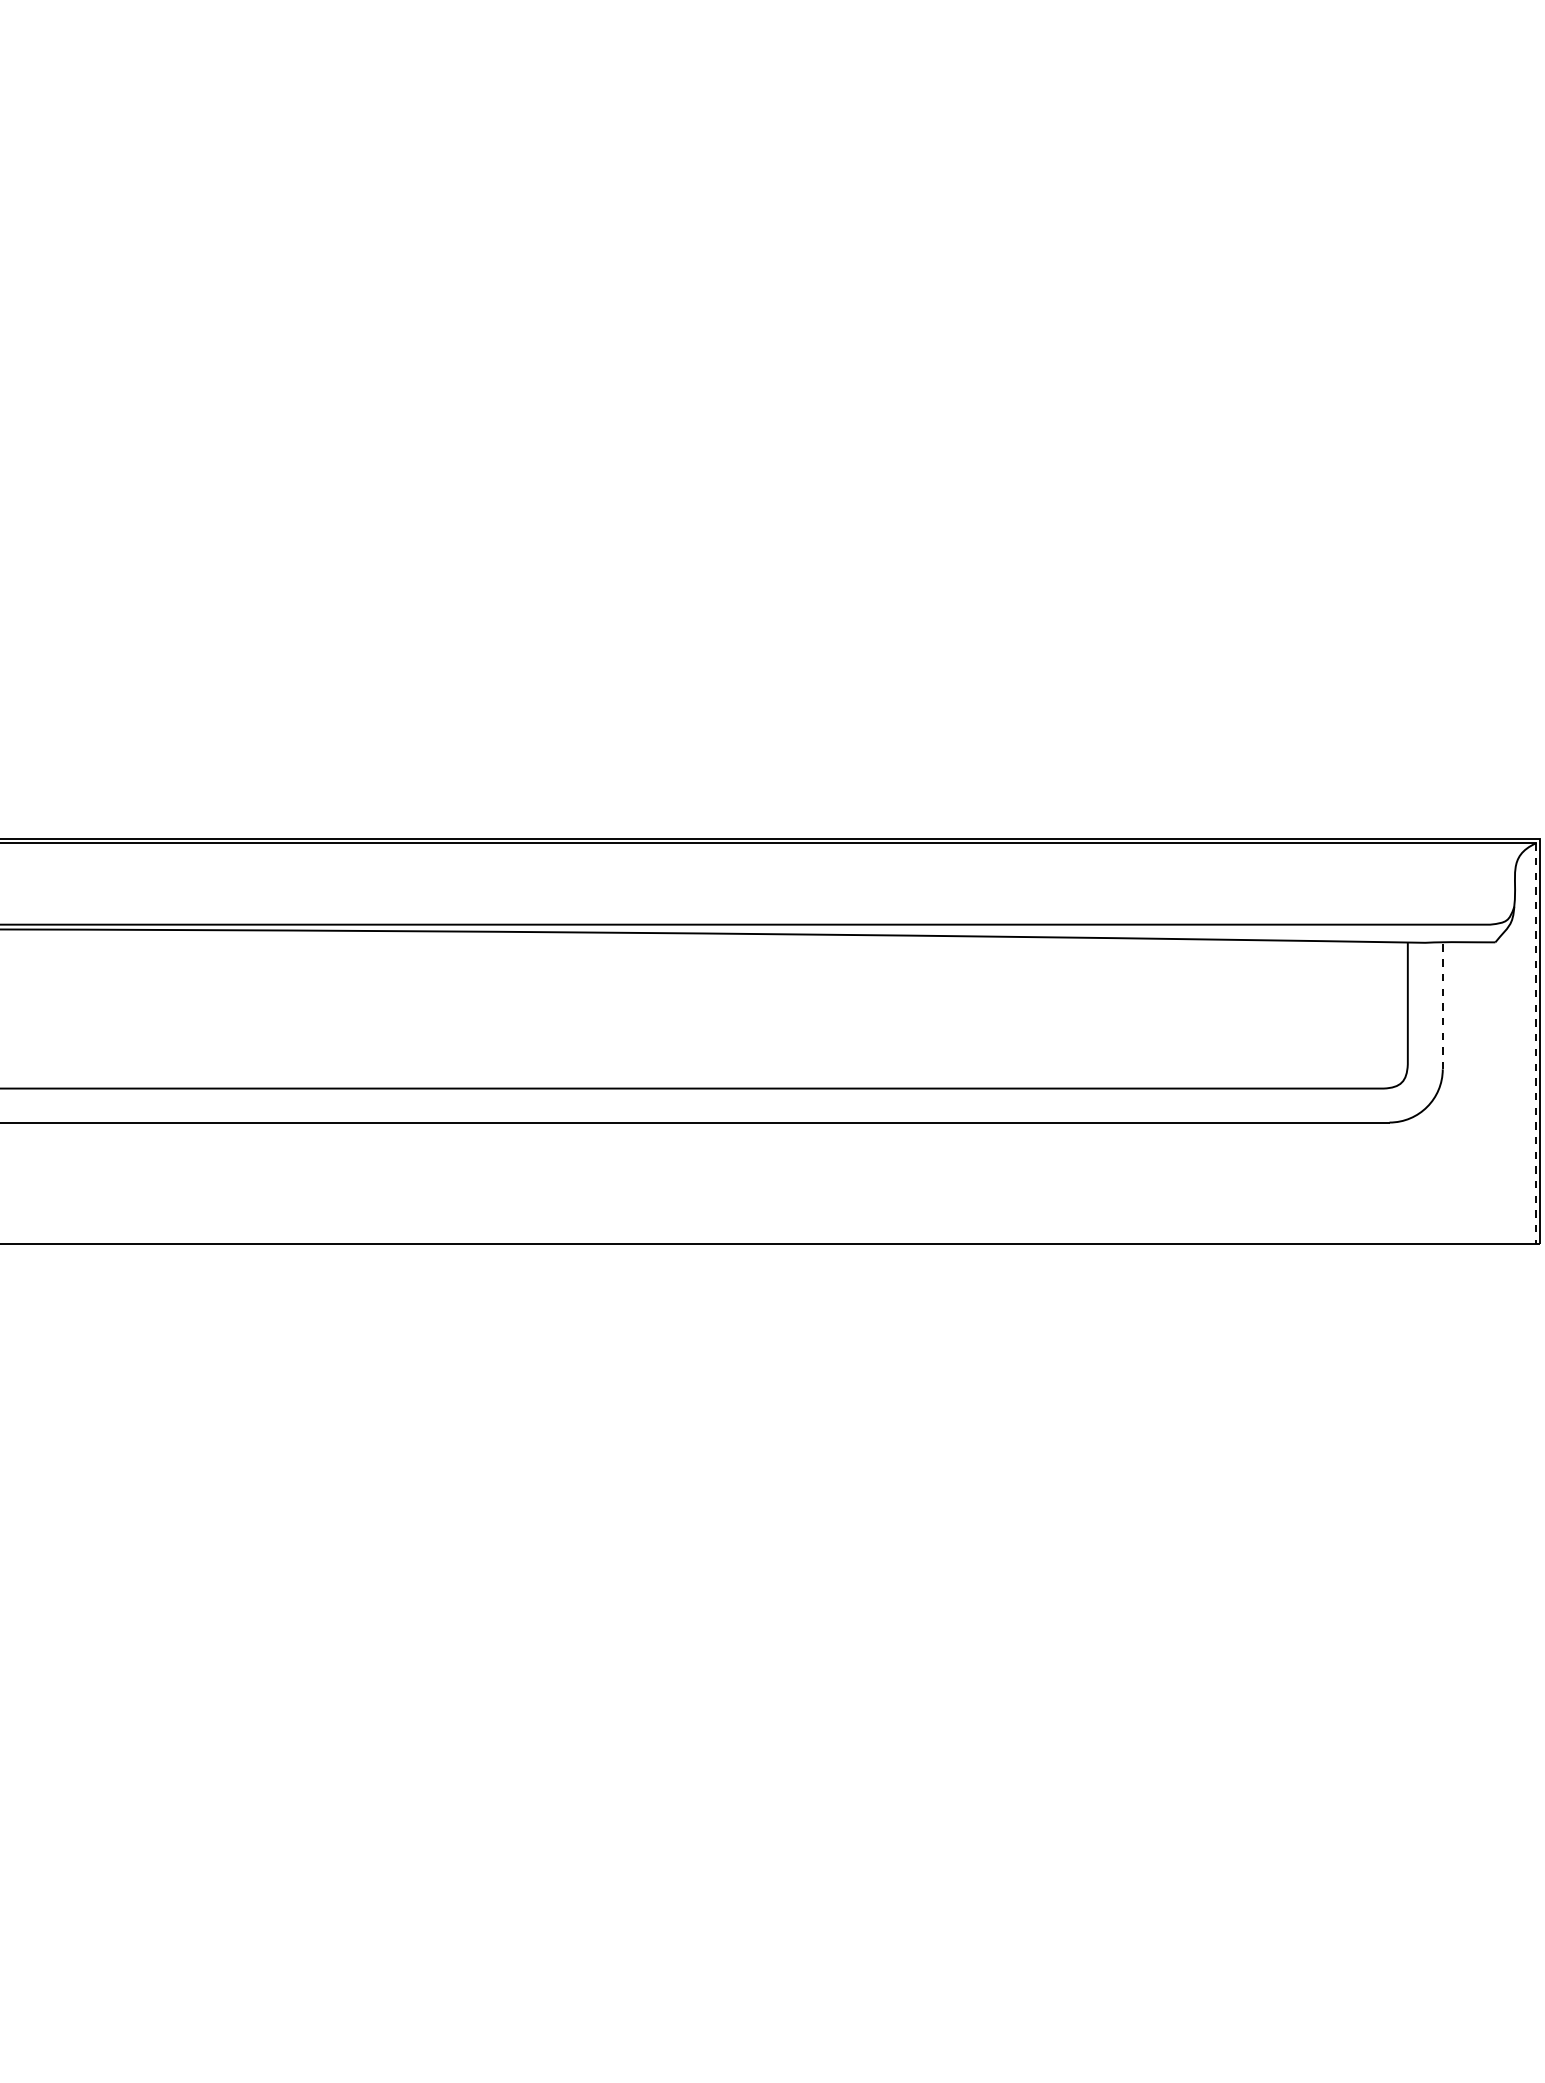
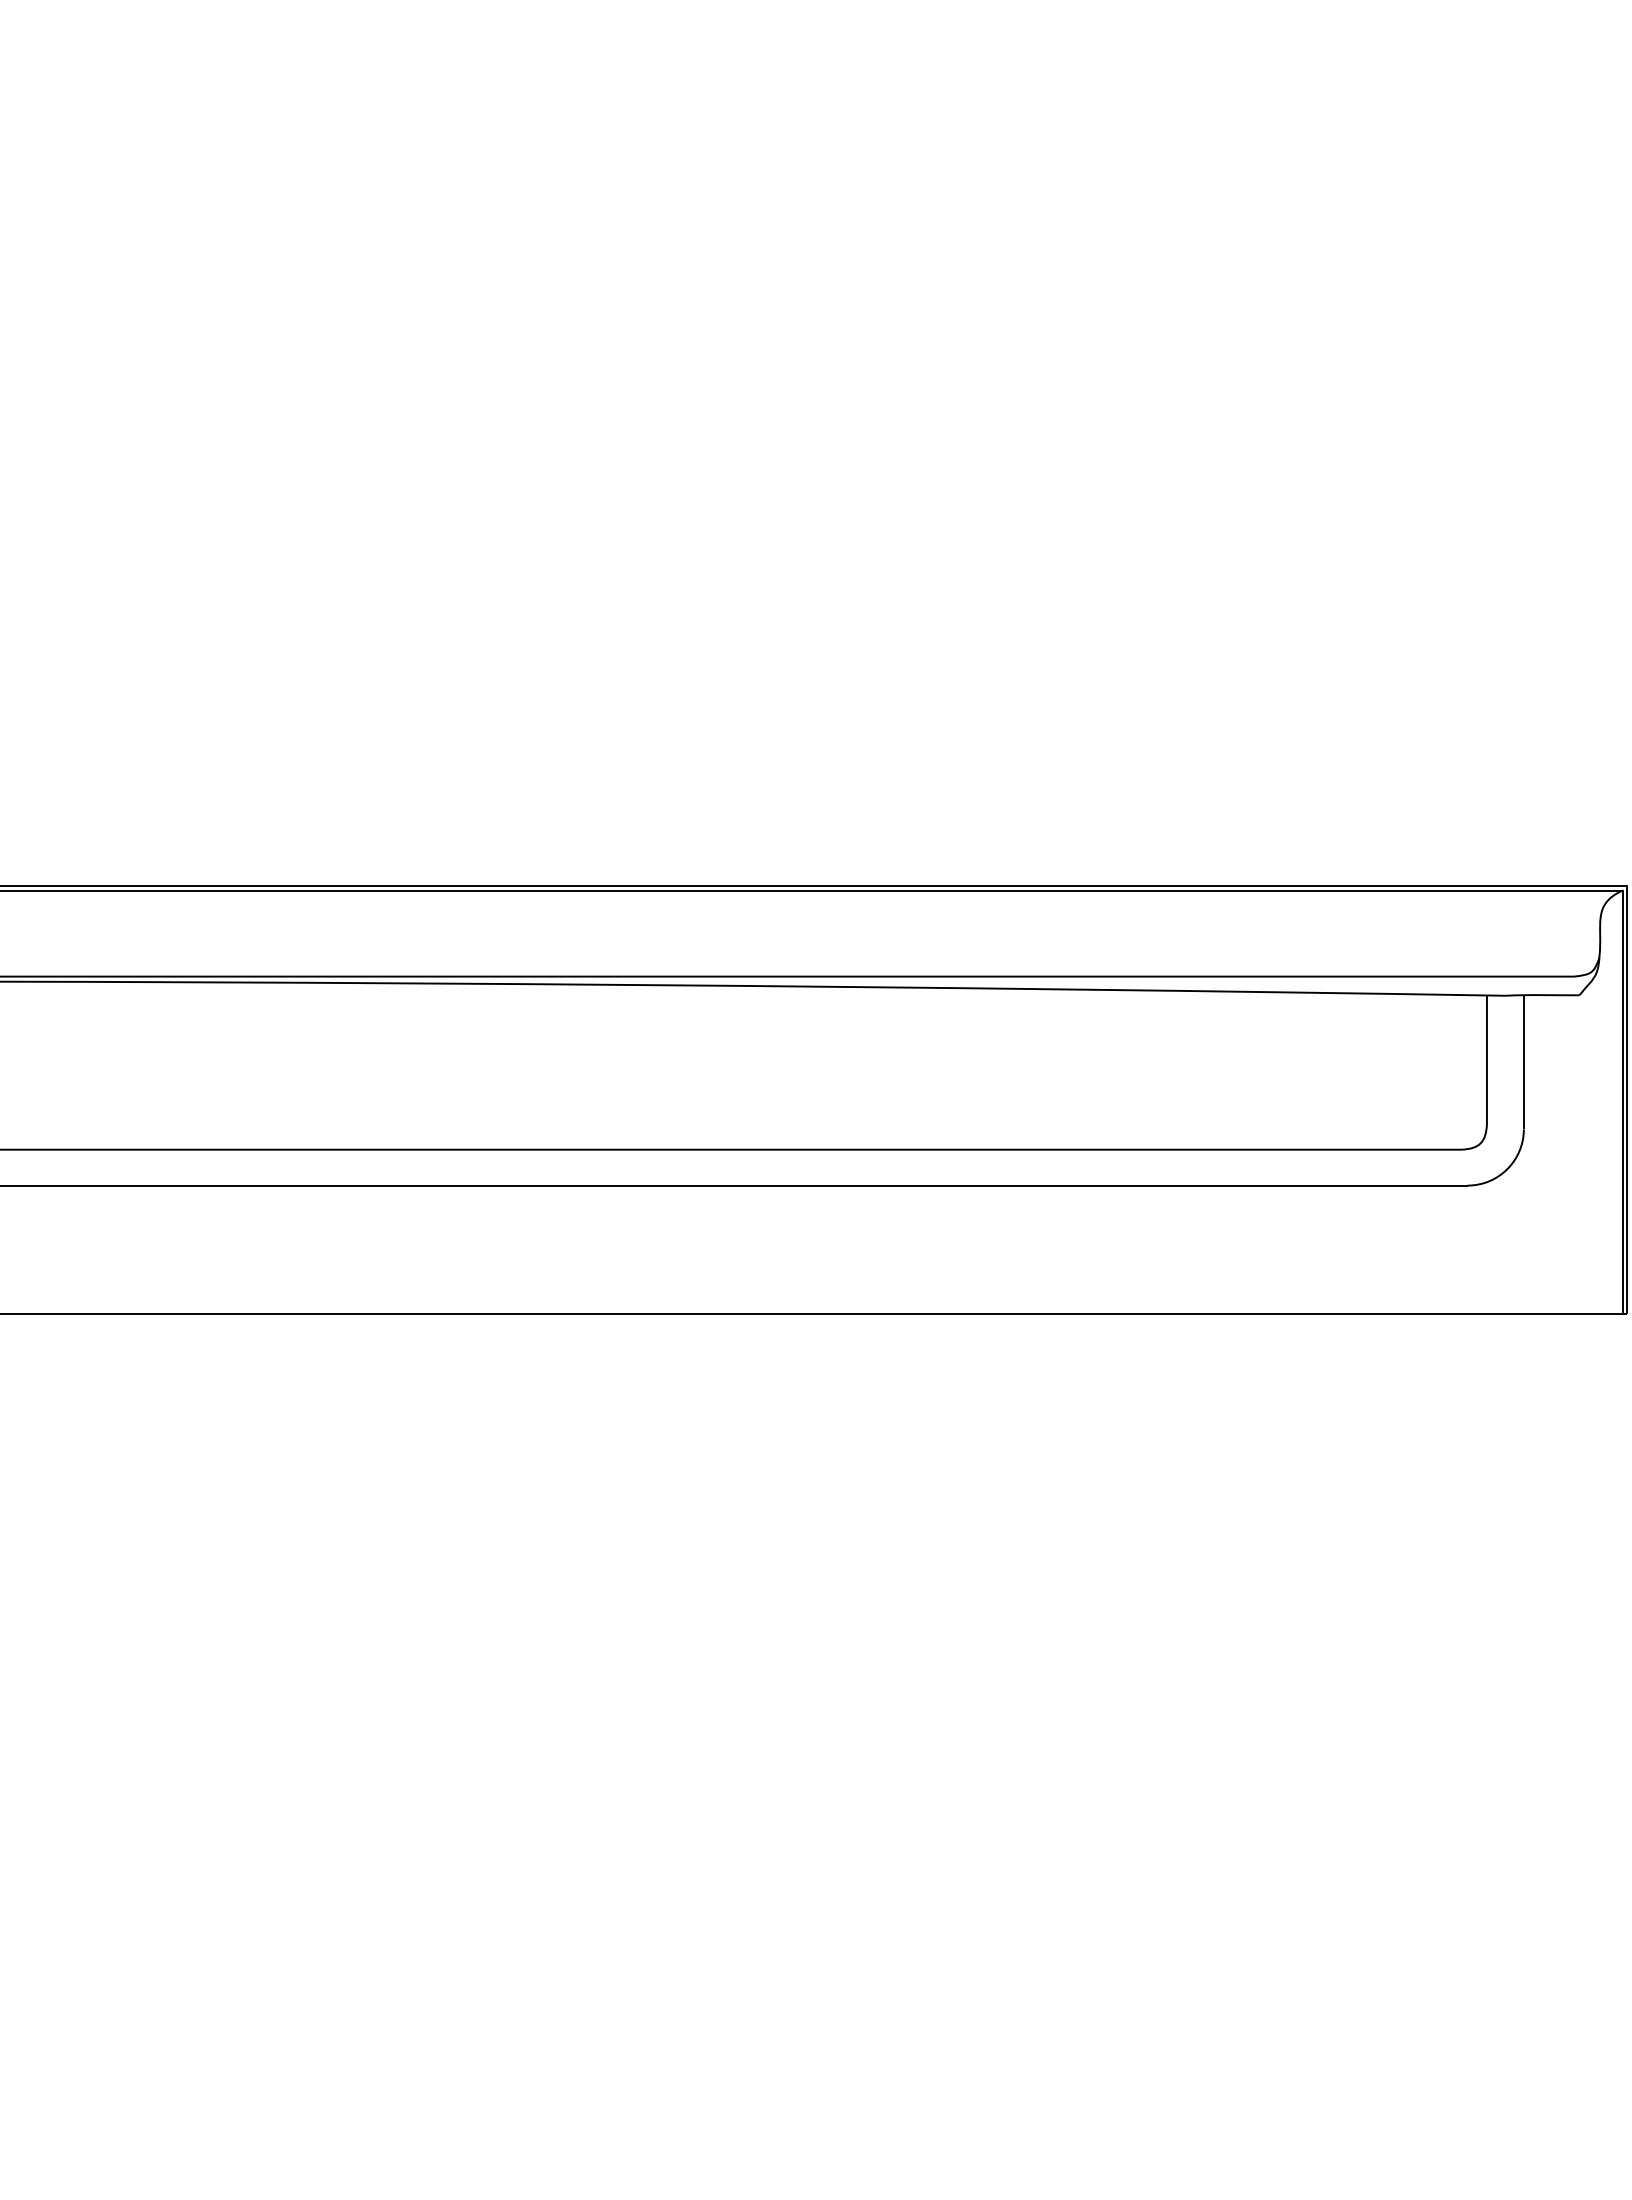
line: (1442, 1005) -> (1523, 1061), dashed -> solid
line: (1536, 1043) -> (1622, 1102), dashed -> solid

